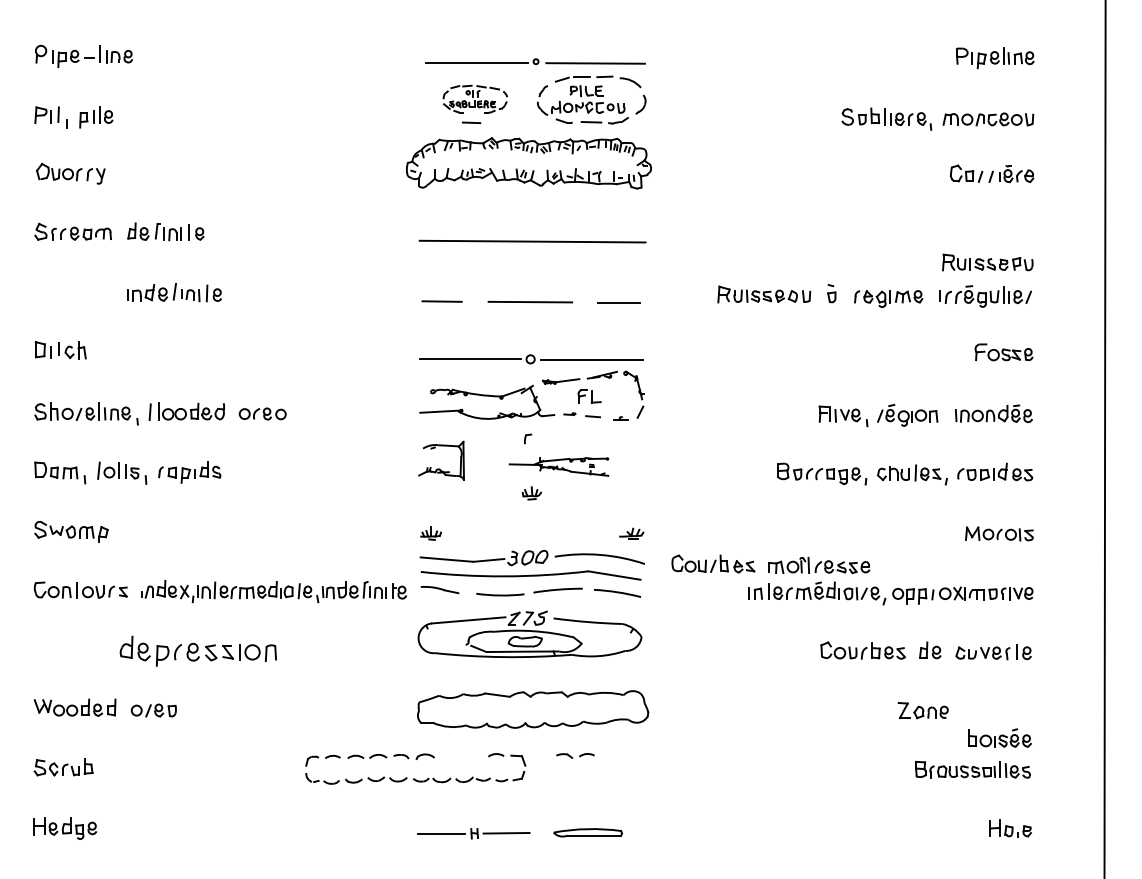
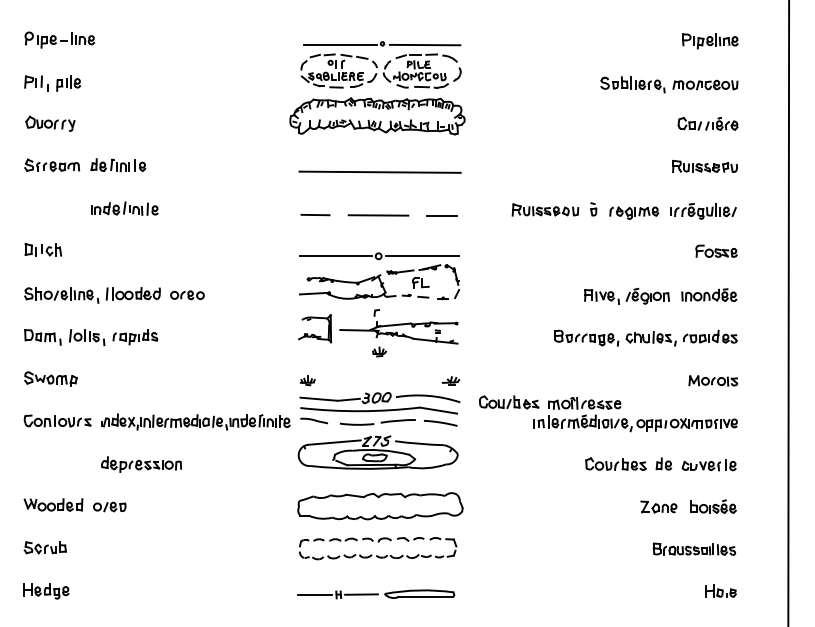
part: (475, 99) -> (339, 70), size x1.67
part: (987, 262) -> (704, 166), moved
part: (558, 466) -> (398, 332), size x1.67
part: (198, 650) -> (141, 464), size x0.71
part: (999, 737) -> (713, 506), moved
part: (415, 759) -> (377, 541), moved
part: (587, 832) -> (419, 594), size x1.43

